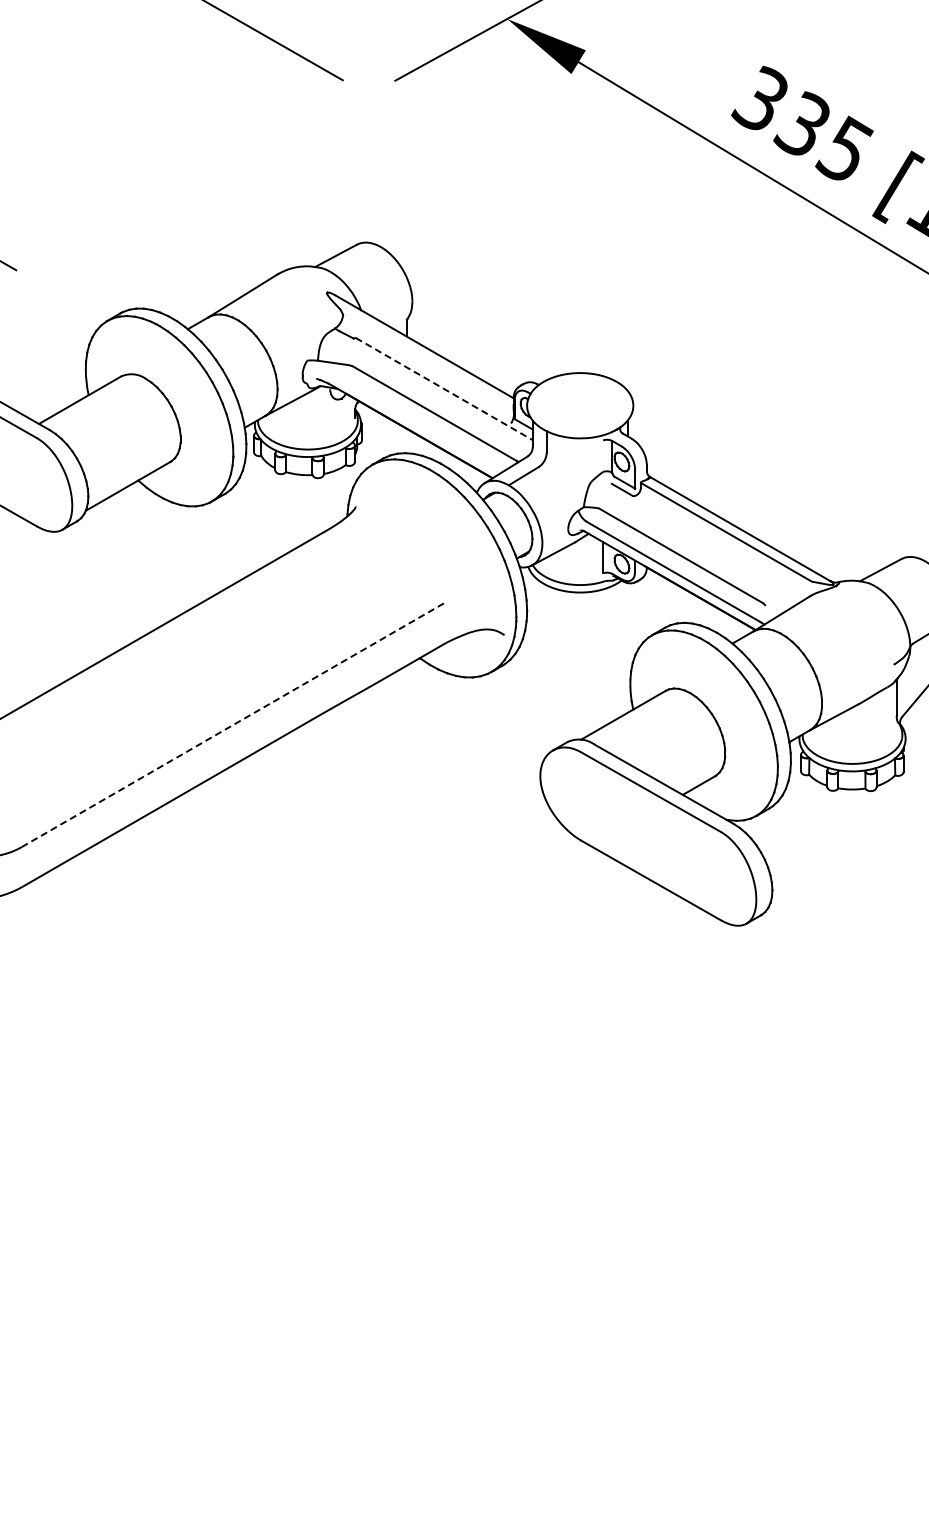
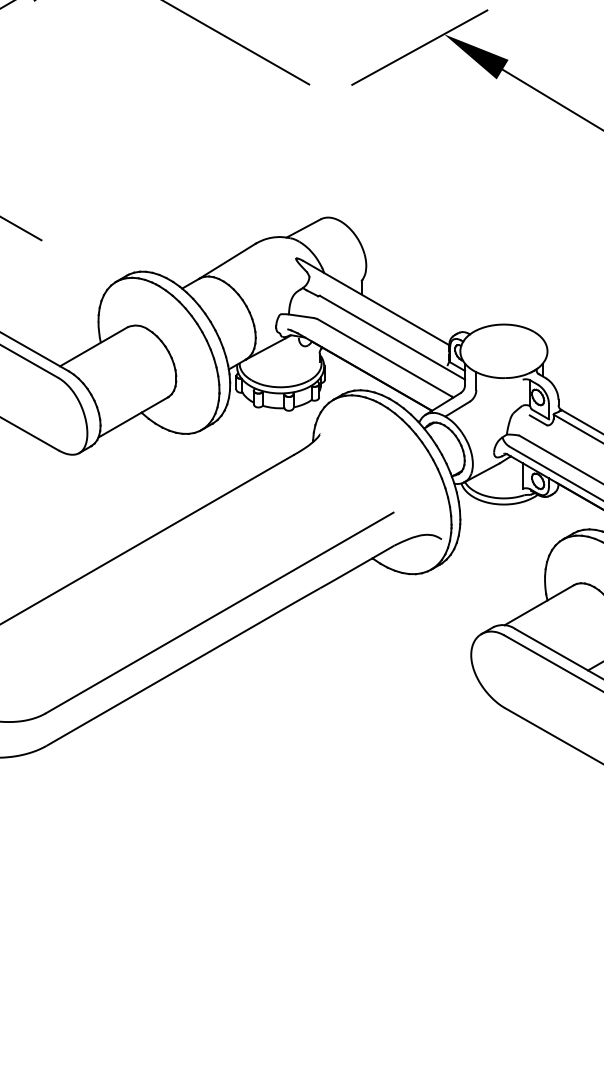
line: (444, 389) -> (392, 338), dashed -> solid
line: (233, 724) -> (219, 612), dashed -> solid

